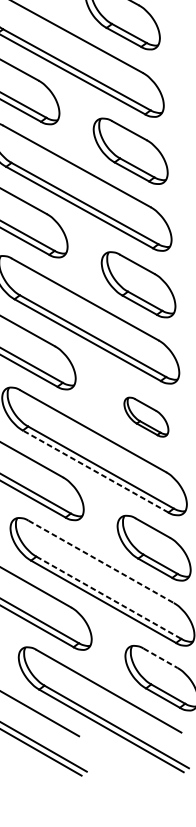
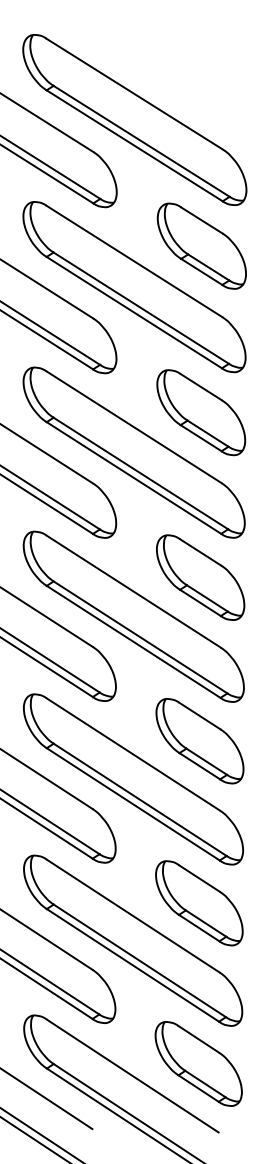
part: (146, 417) -> (199, 741), size x1.67
line: (95, 471) -> (132, 804), dashed -> solid
line: (101, 561) -> (133, 915), dashed -> solid
line: (108, 597) -> (139, 960), dashed -> solid
line: (161, 658) -> (199, 1039), dashed -> solid

